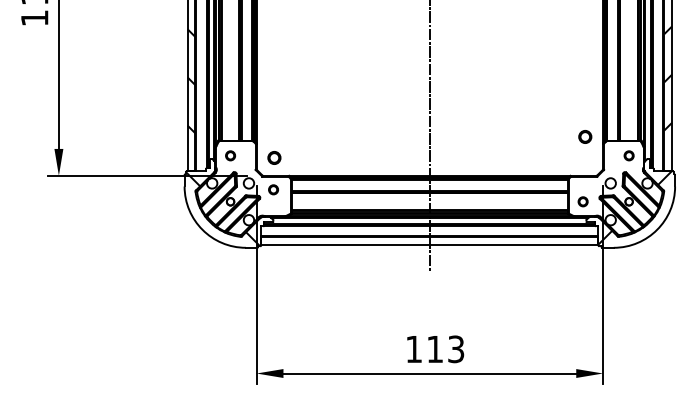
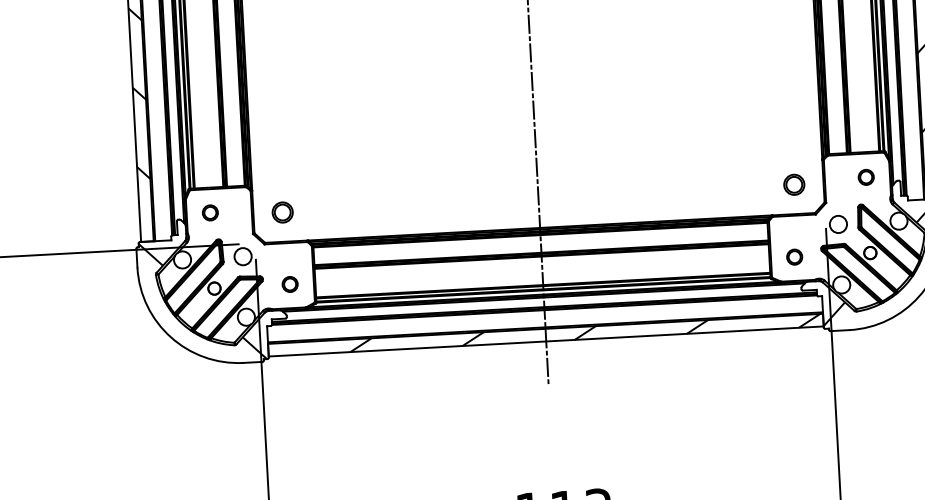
circle: (585, 136) -> (794, 184), moved
part: (273, 189) -> (290, 283), moved
hatch: (453, 240) -> (584, 332), added

